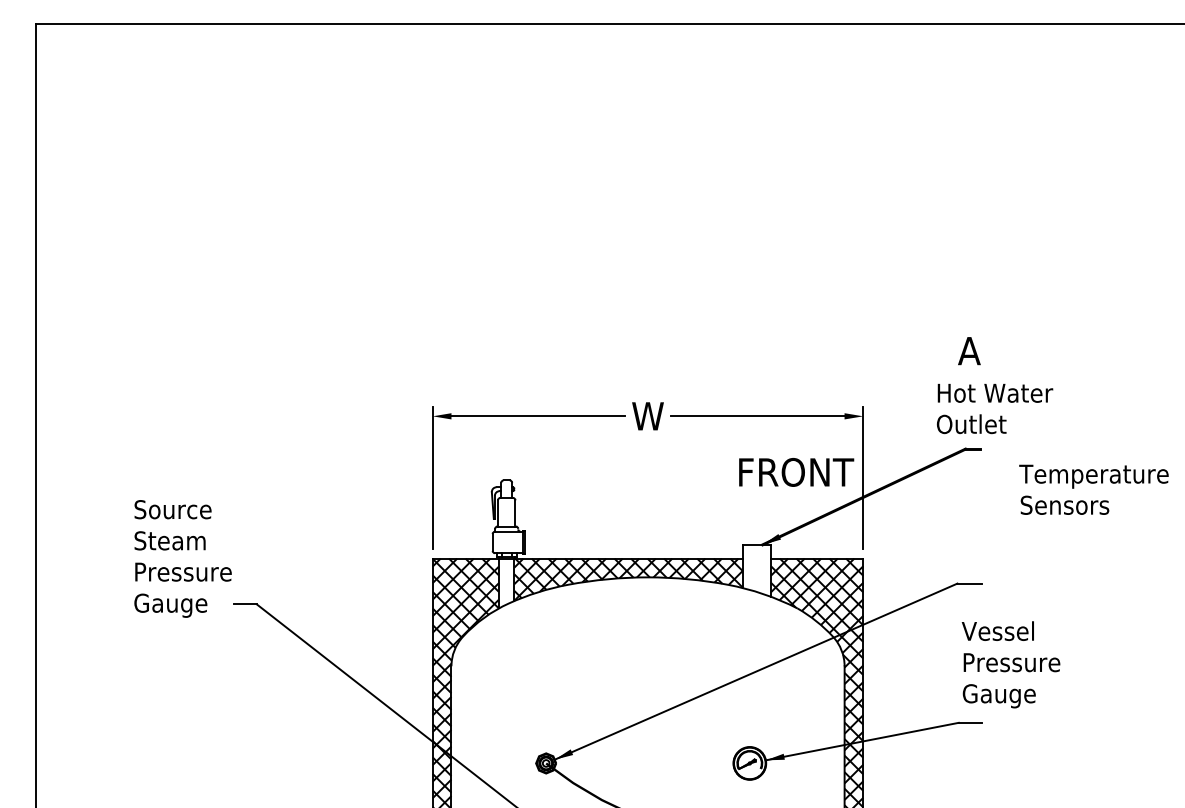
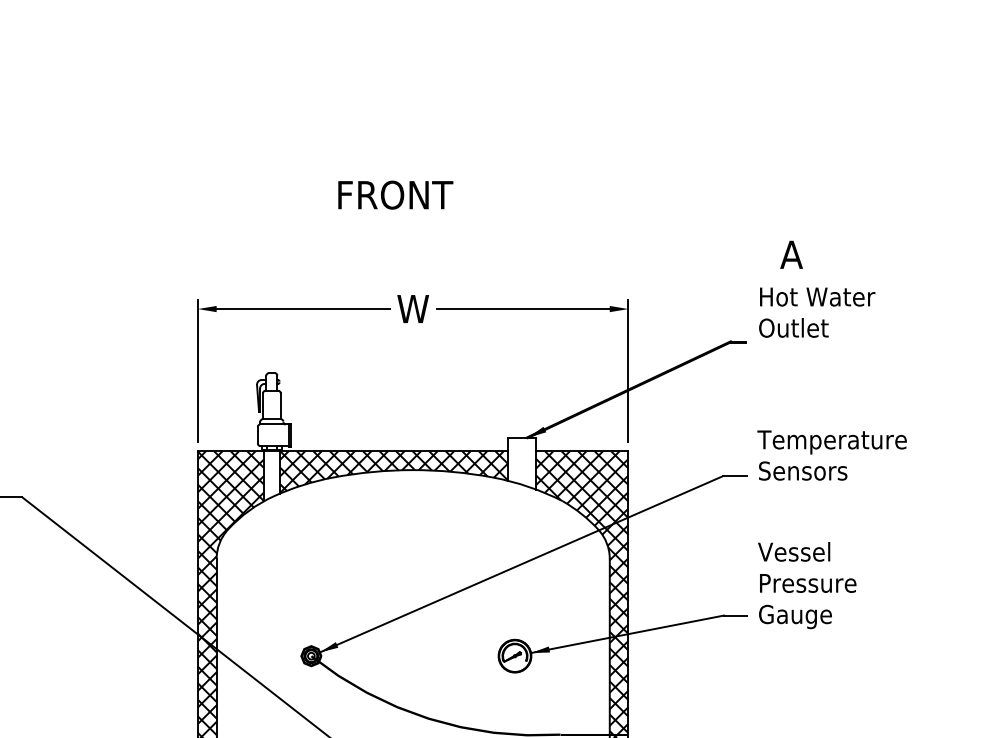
text: (995, 385) -> (817, 289), moved
text: (796, 472) -> (395, 195), moved
text: (1093, 489) -> (831, 455), moved
text: (1010, 664) -> (806, 585), moved

